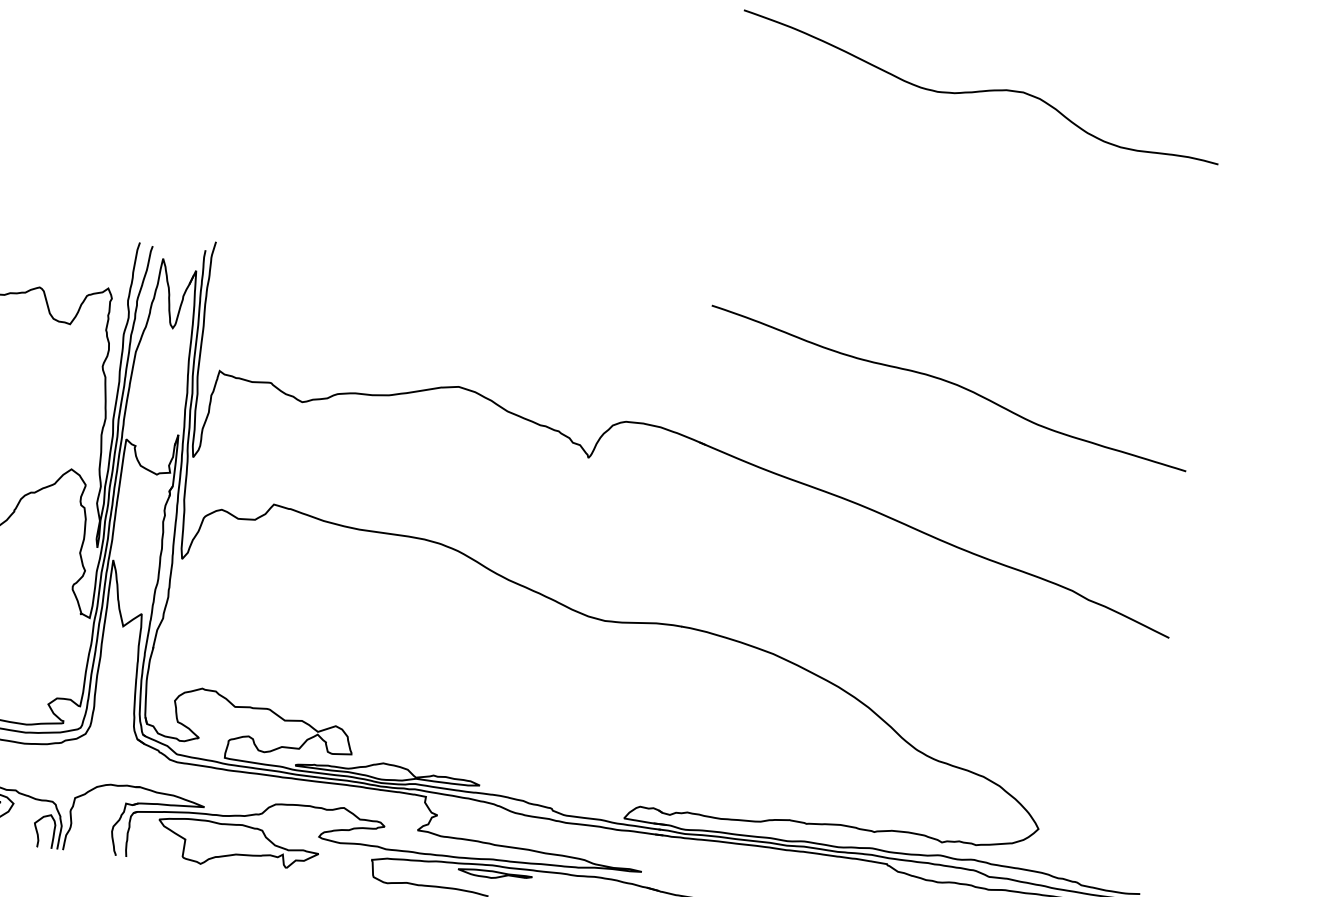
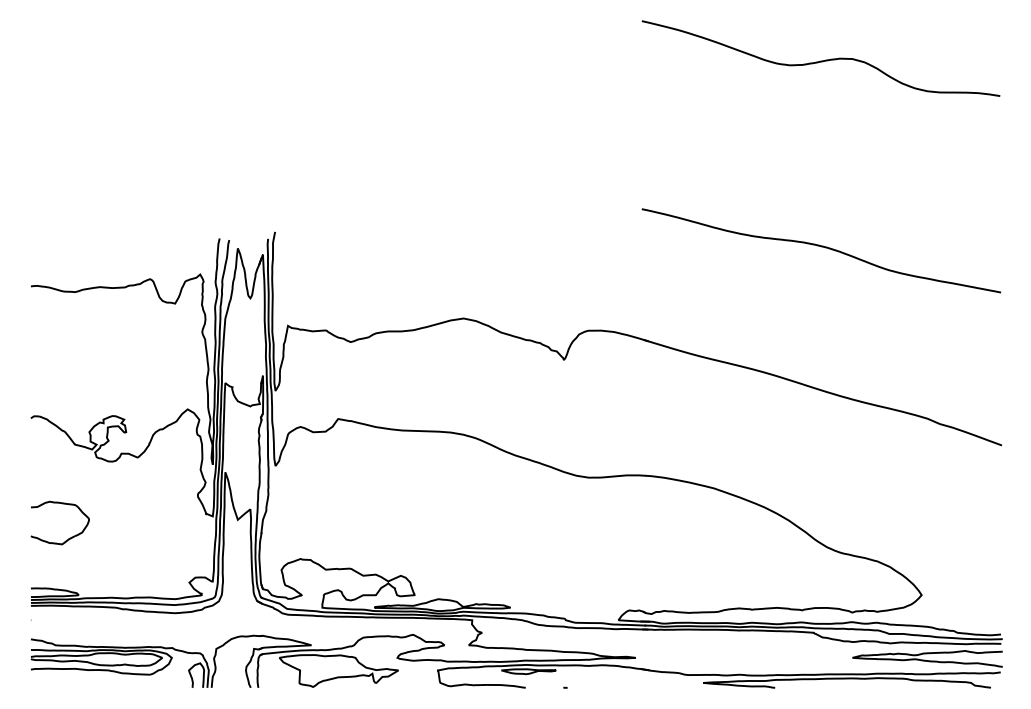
curve: (949, 383) -> (821, 247), moved

